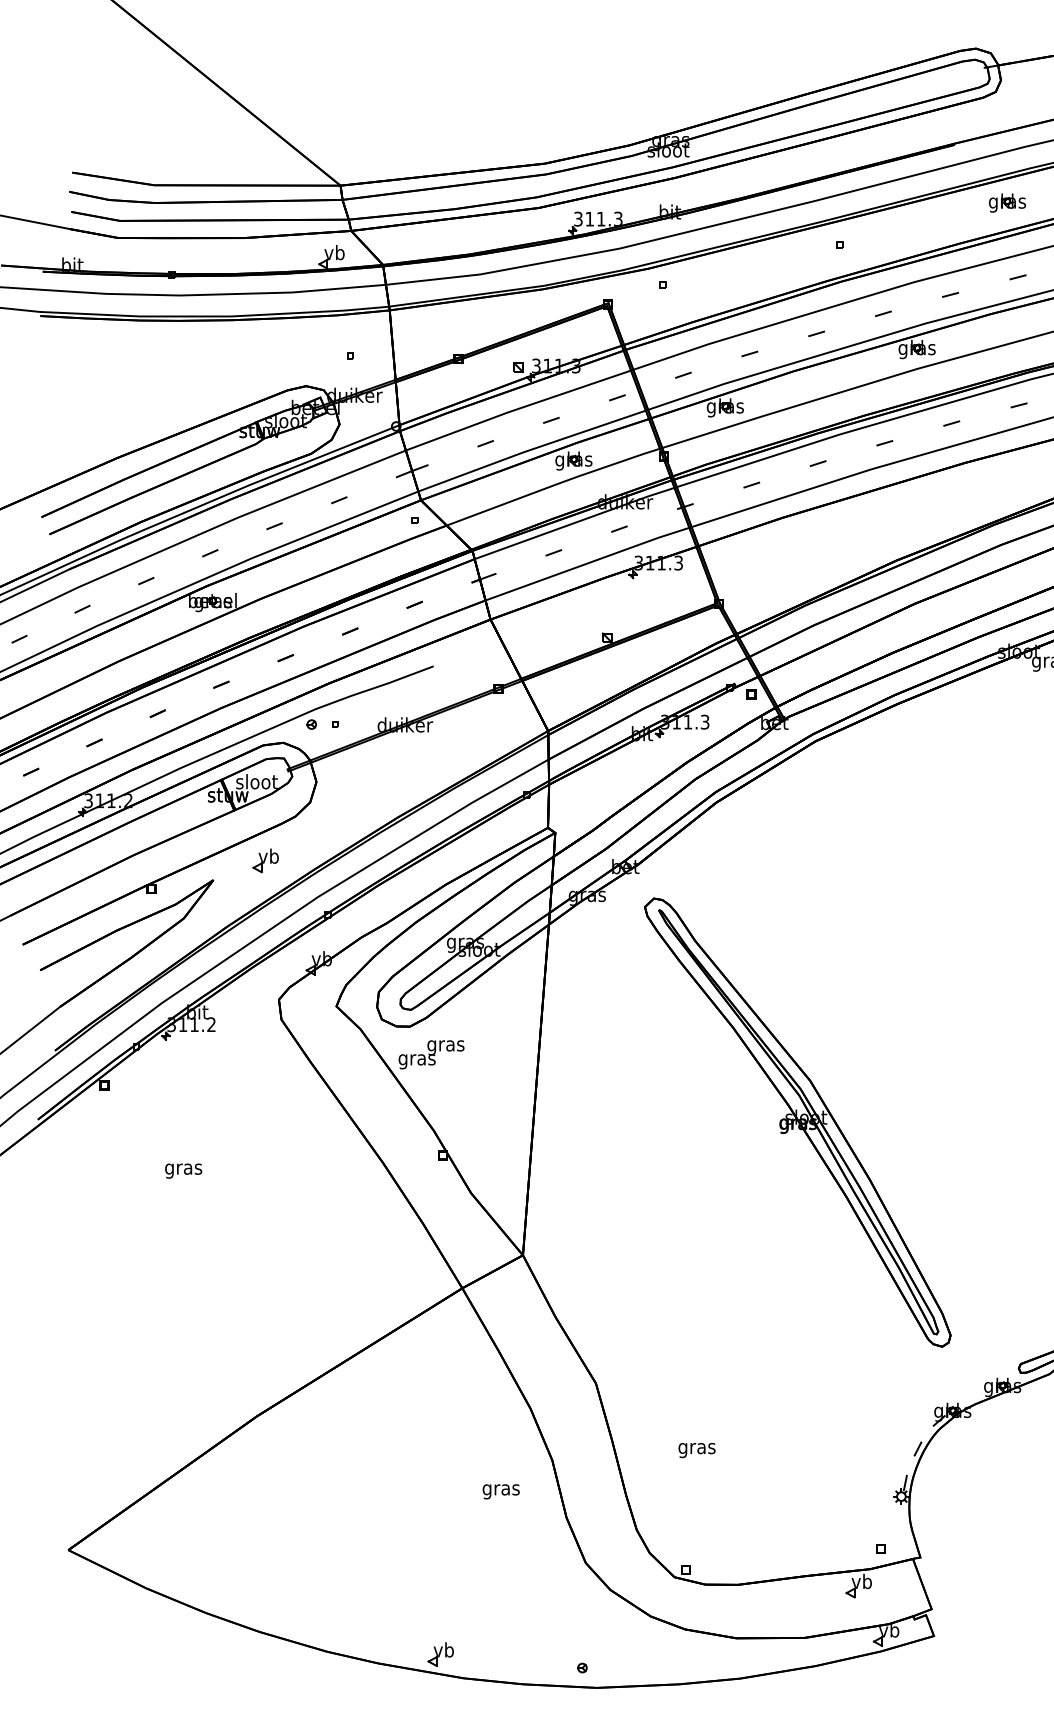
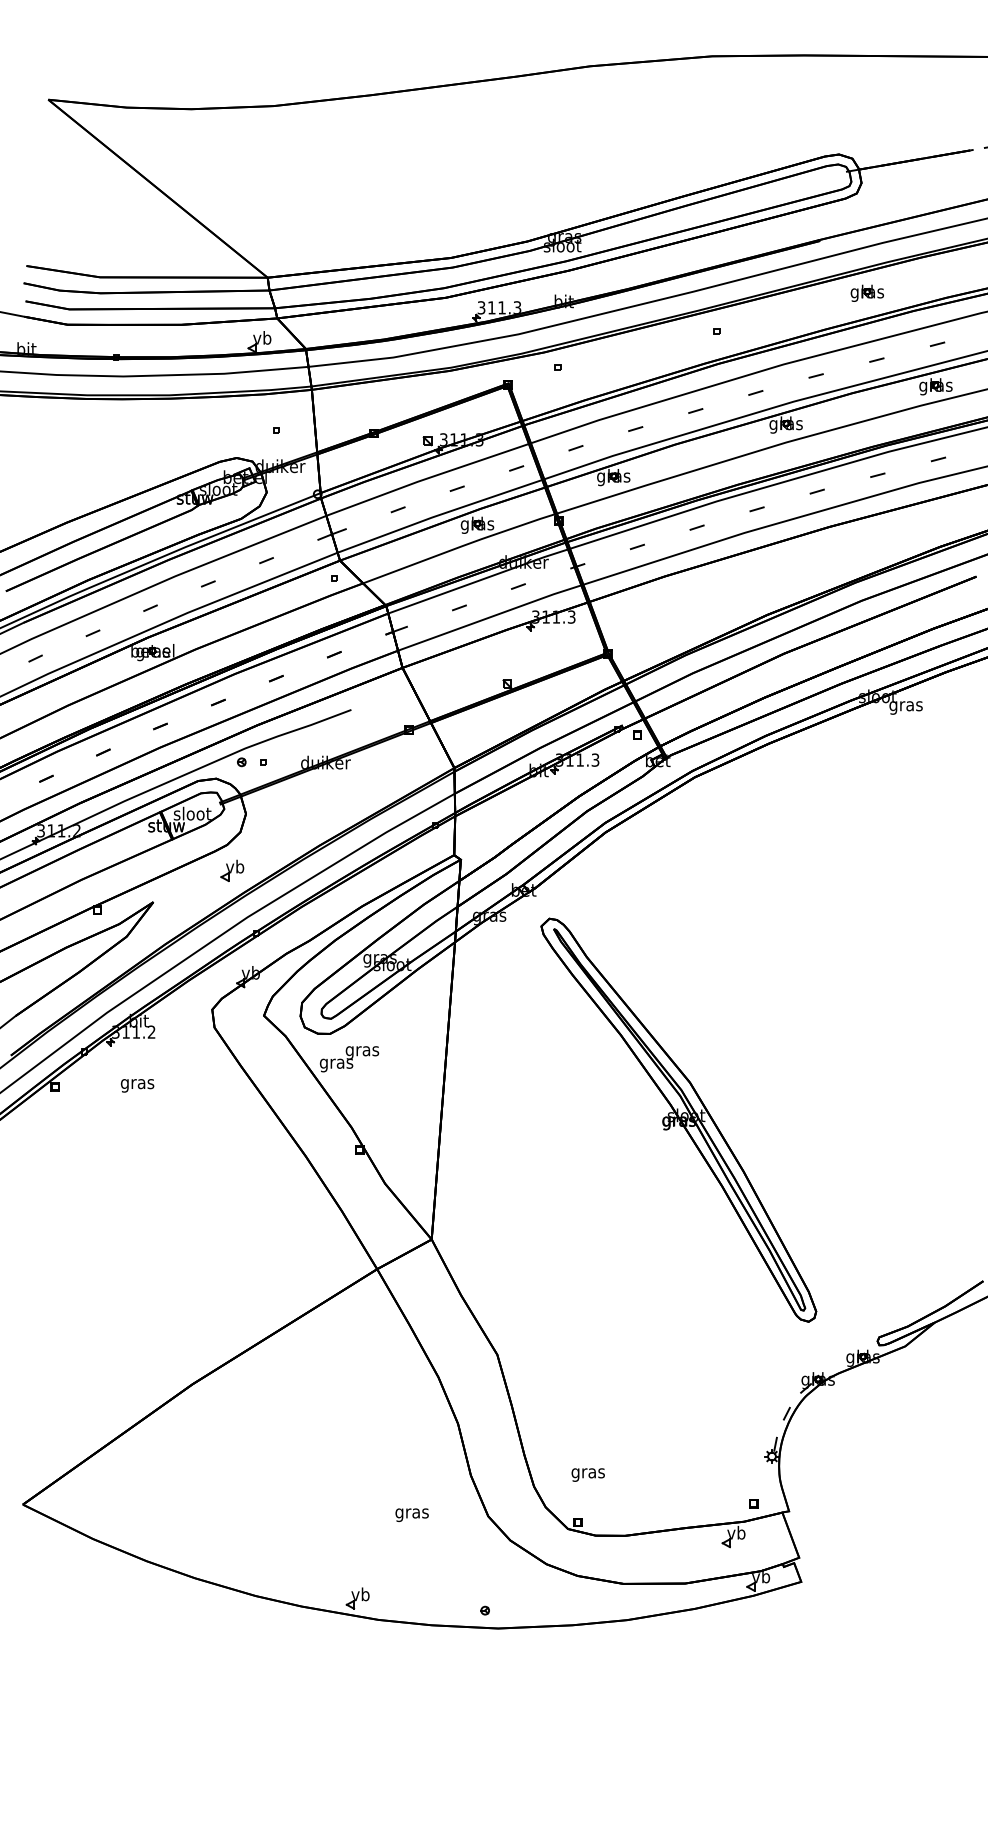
part: (265, 860) -> (232, 870), moved
text: (183, 1170) -> (137, 1085), moved
text: (696, 1449) -> (587, 1474), moved
text: (500, 1491) -> (411, 1514), moved

